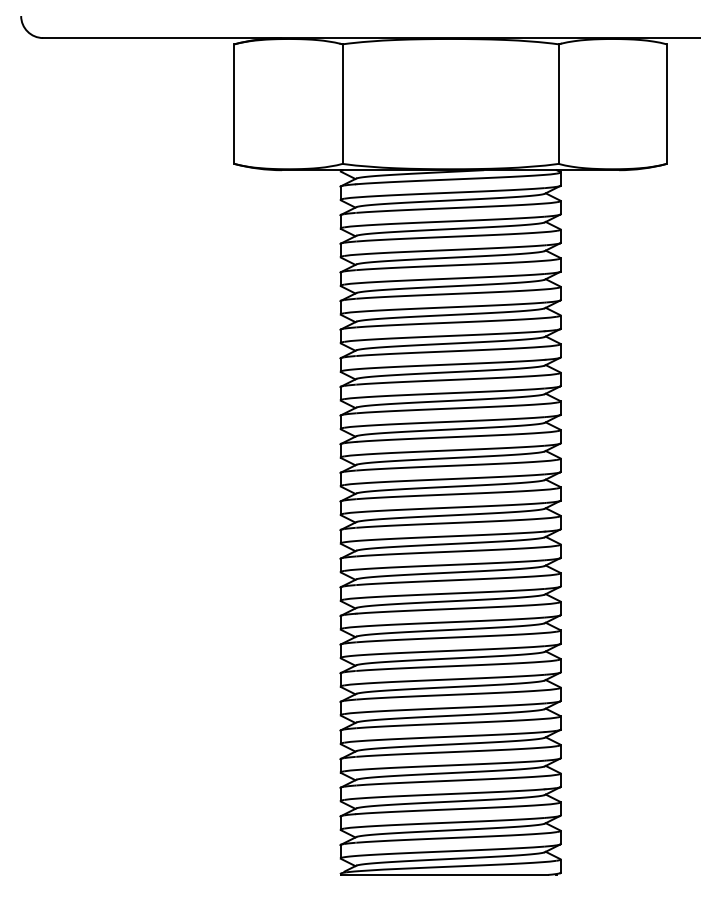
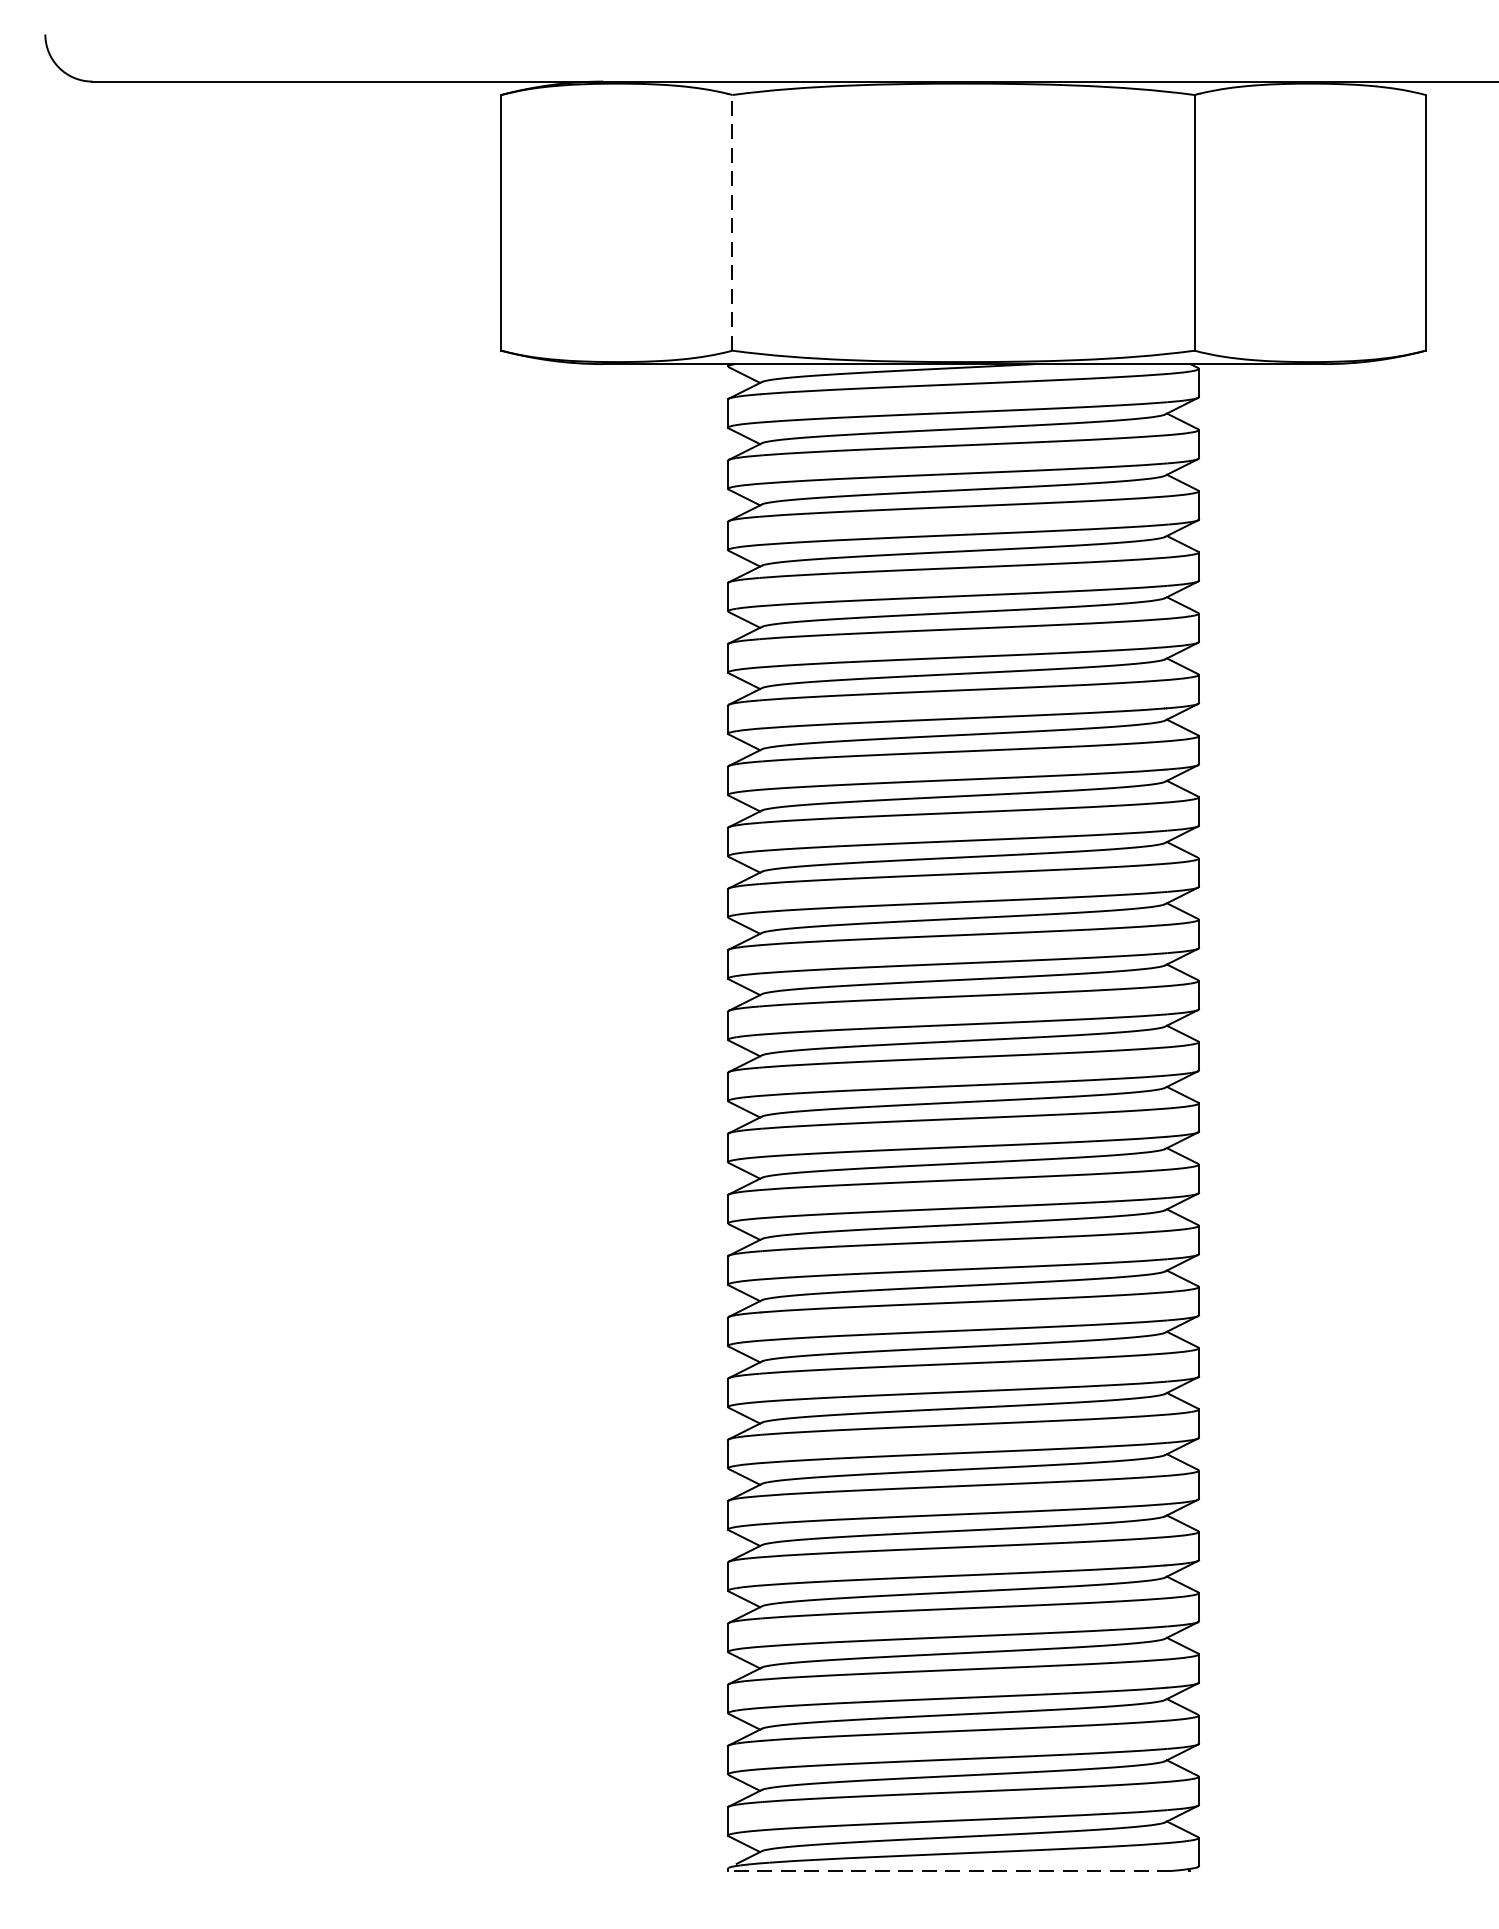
line: (342, 104) -> (732, 223), solid -> dashed
line: (444, 874) -> (950, 1869), solid -> dashed

